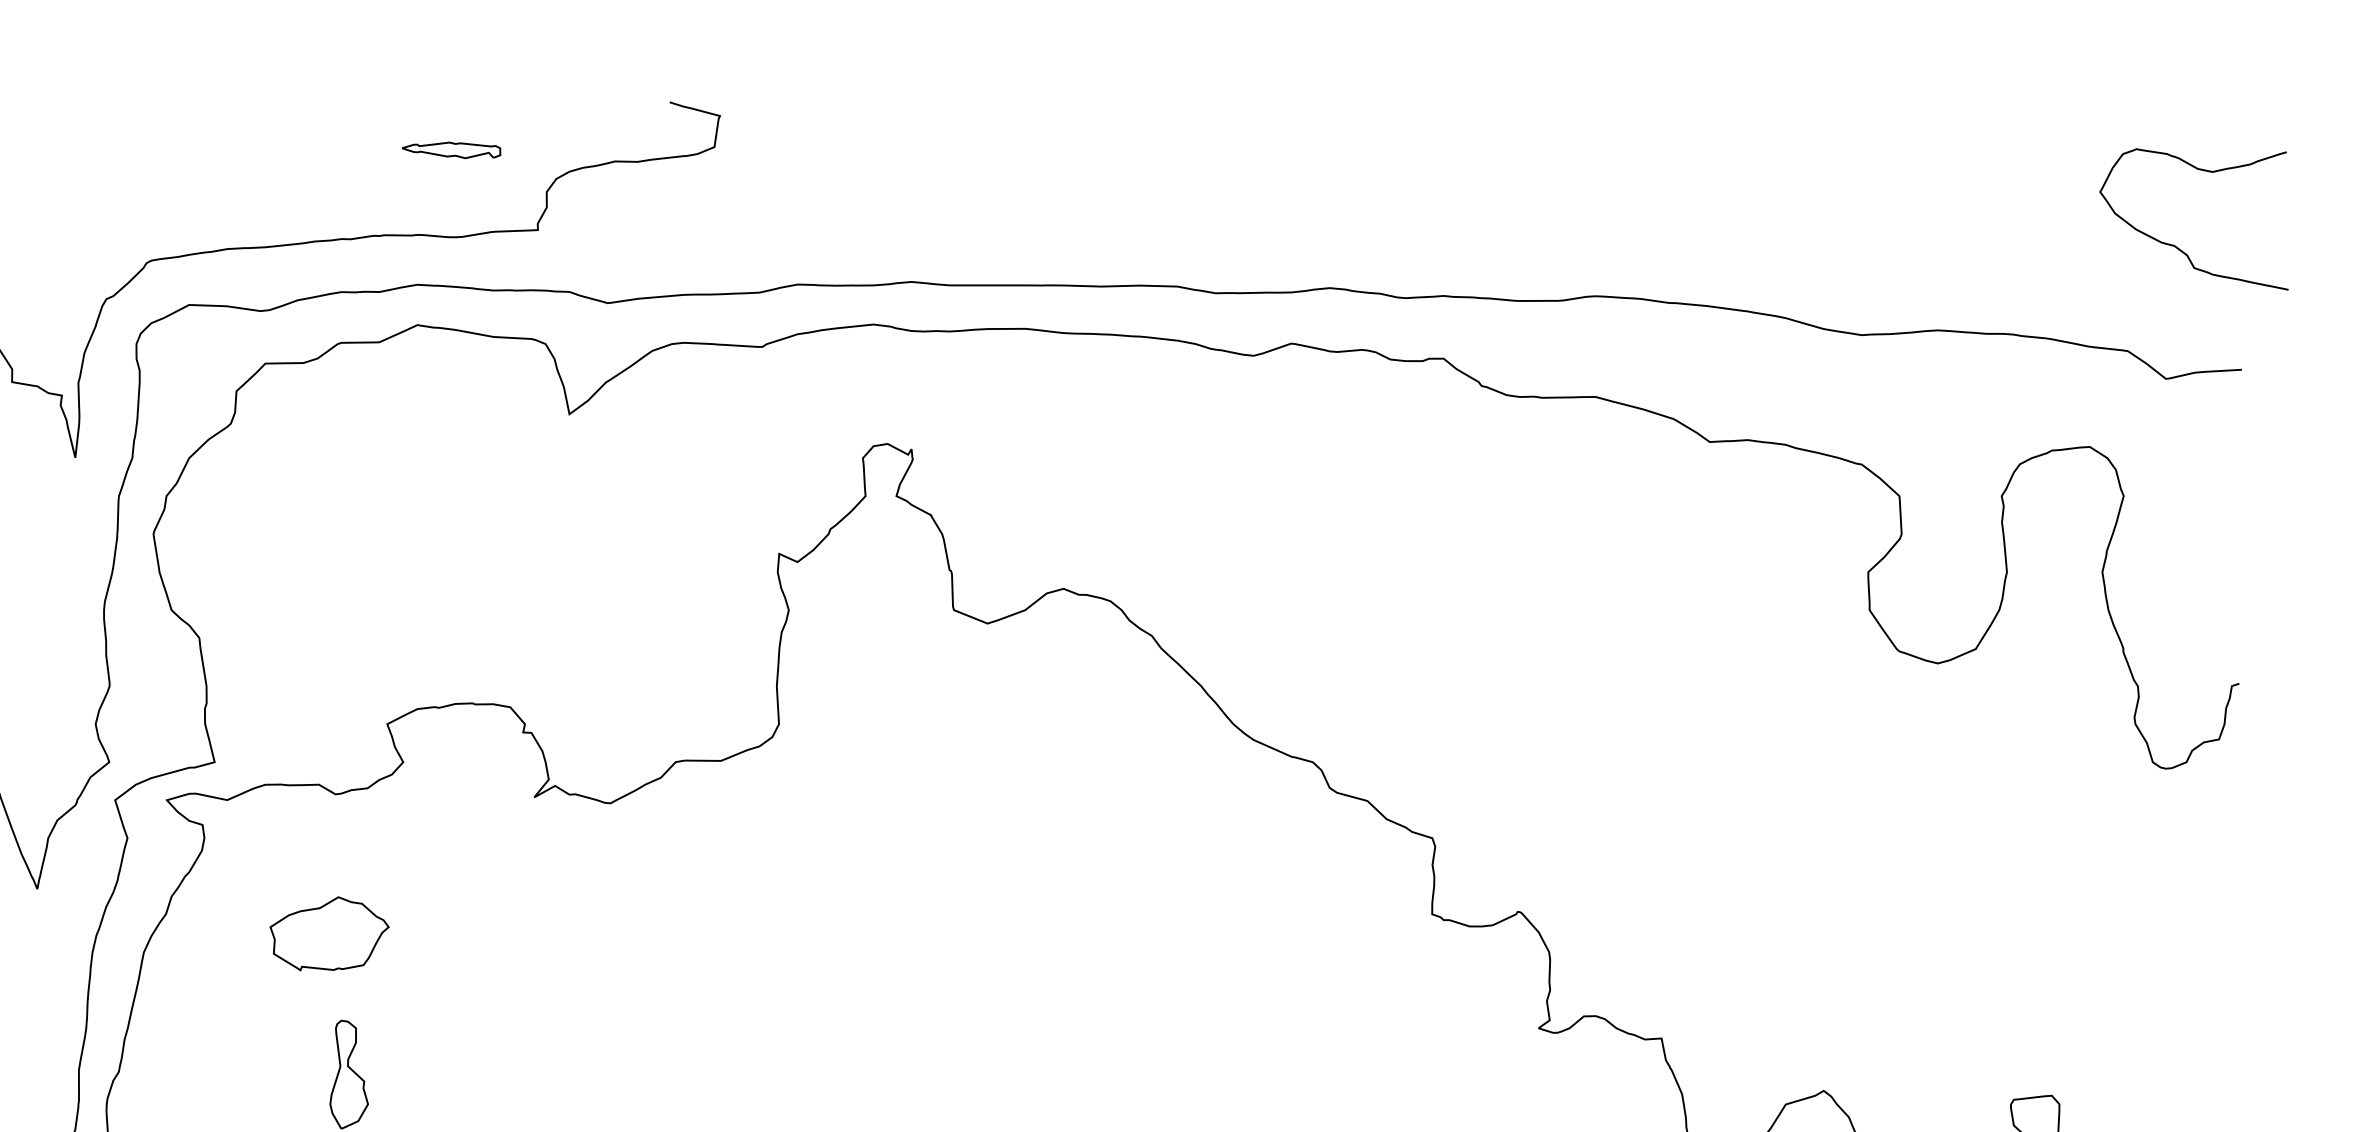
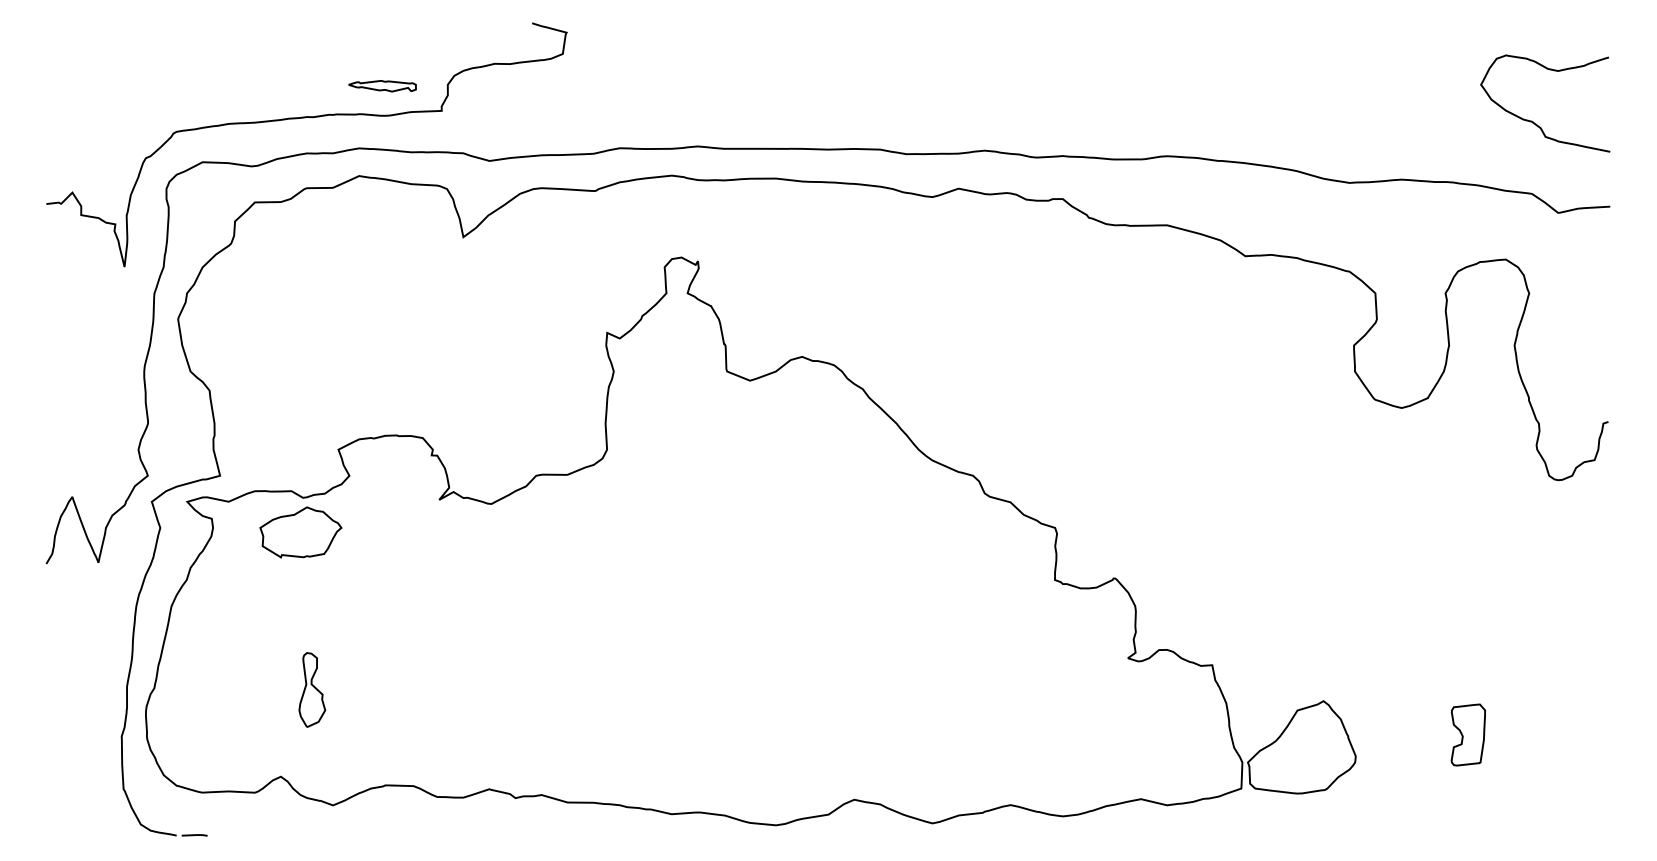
part: (451, 150) -> (382, 86), moved
curve: (2176, 245) -> (1533, 121), moved
part: (328, 933) -> (300, 532), moved

